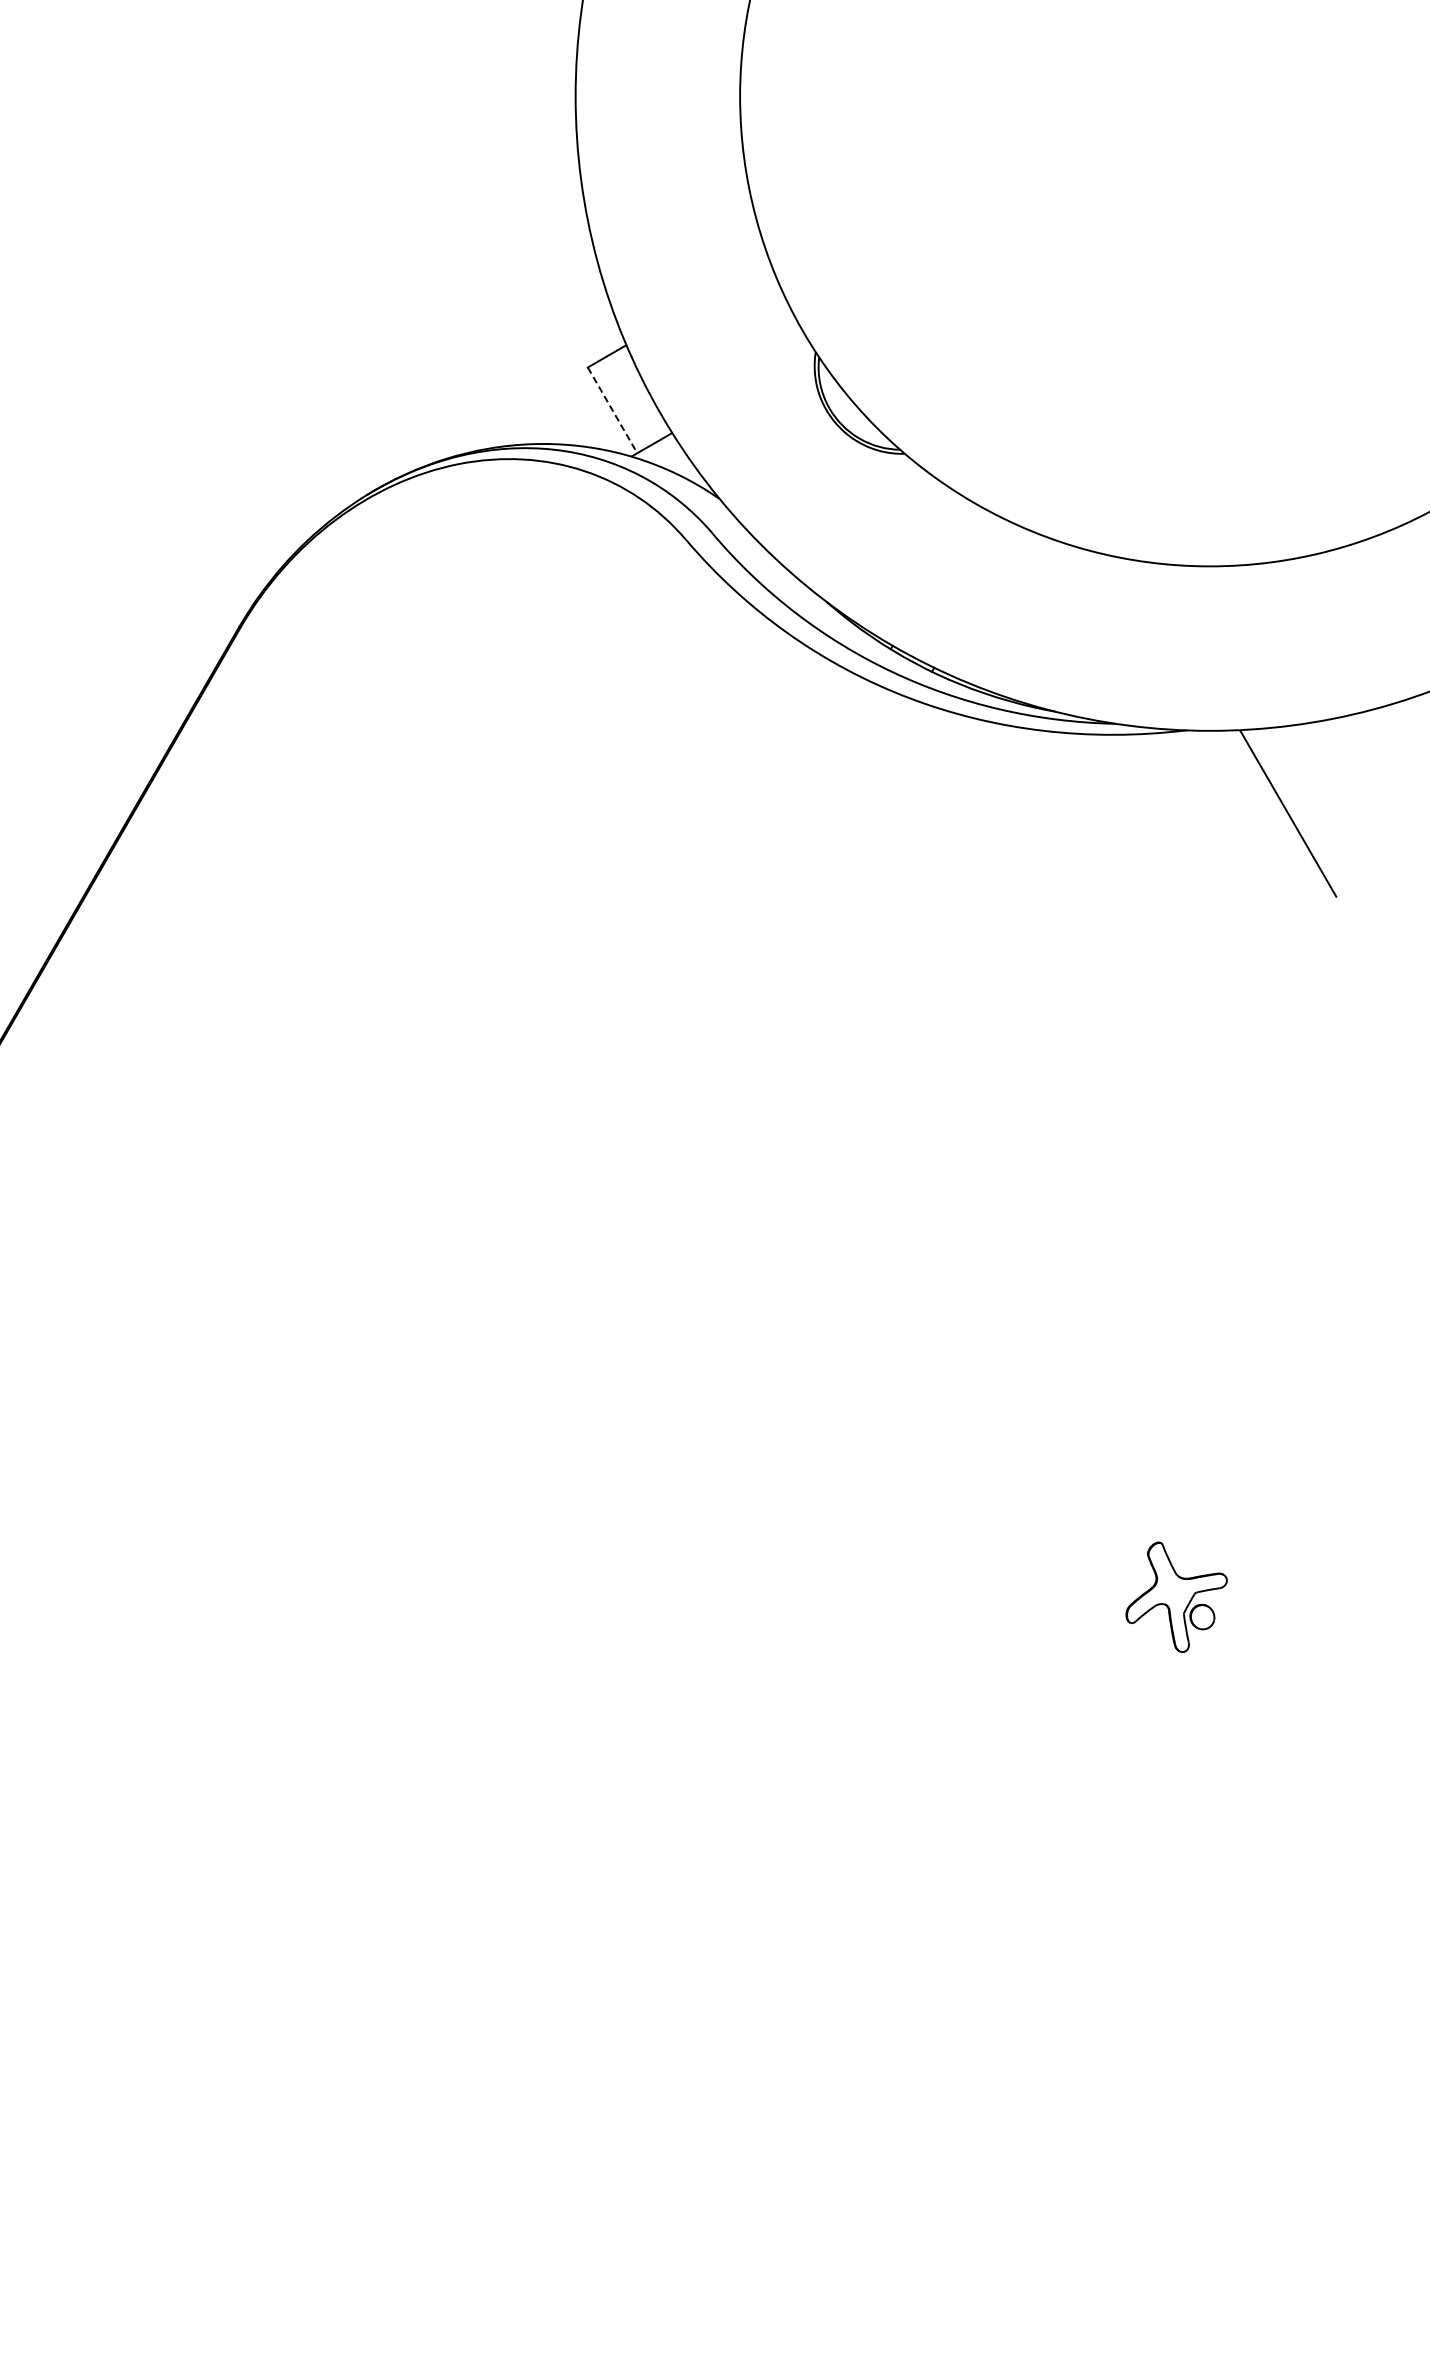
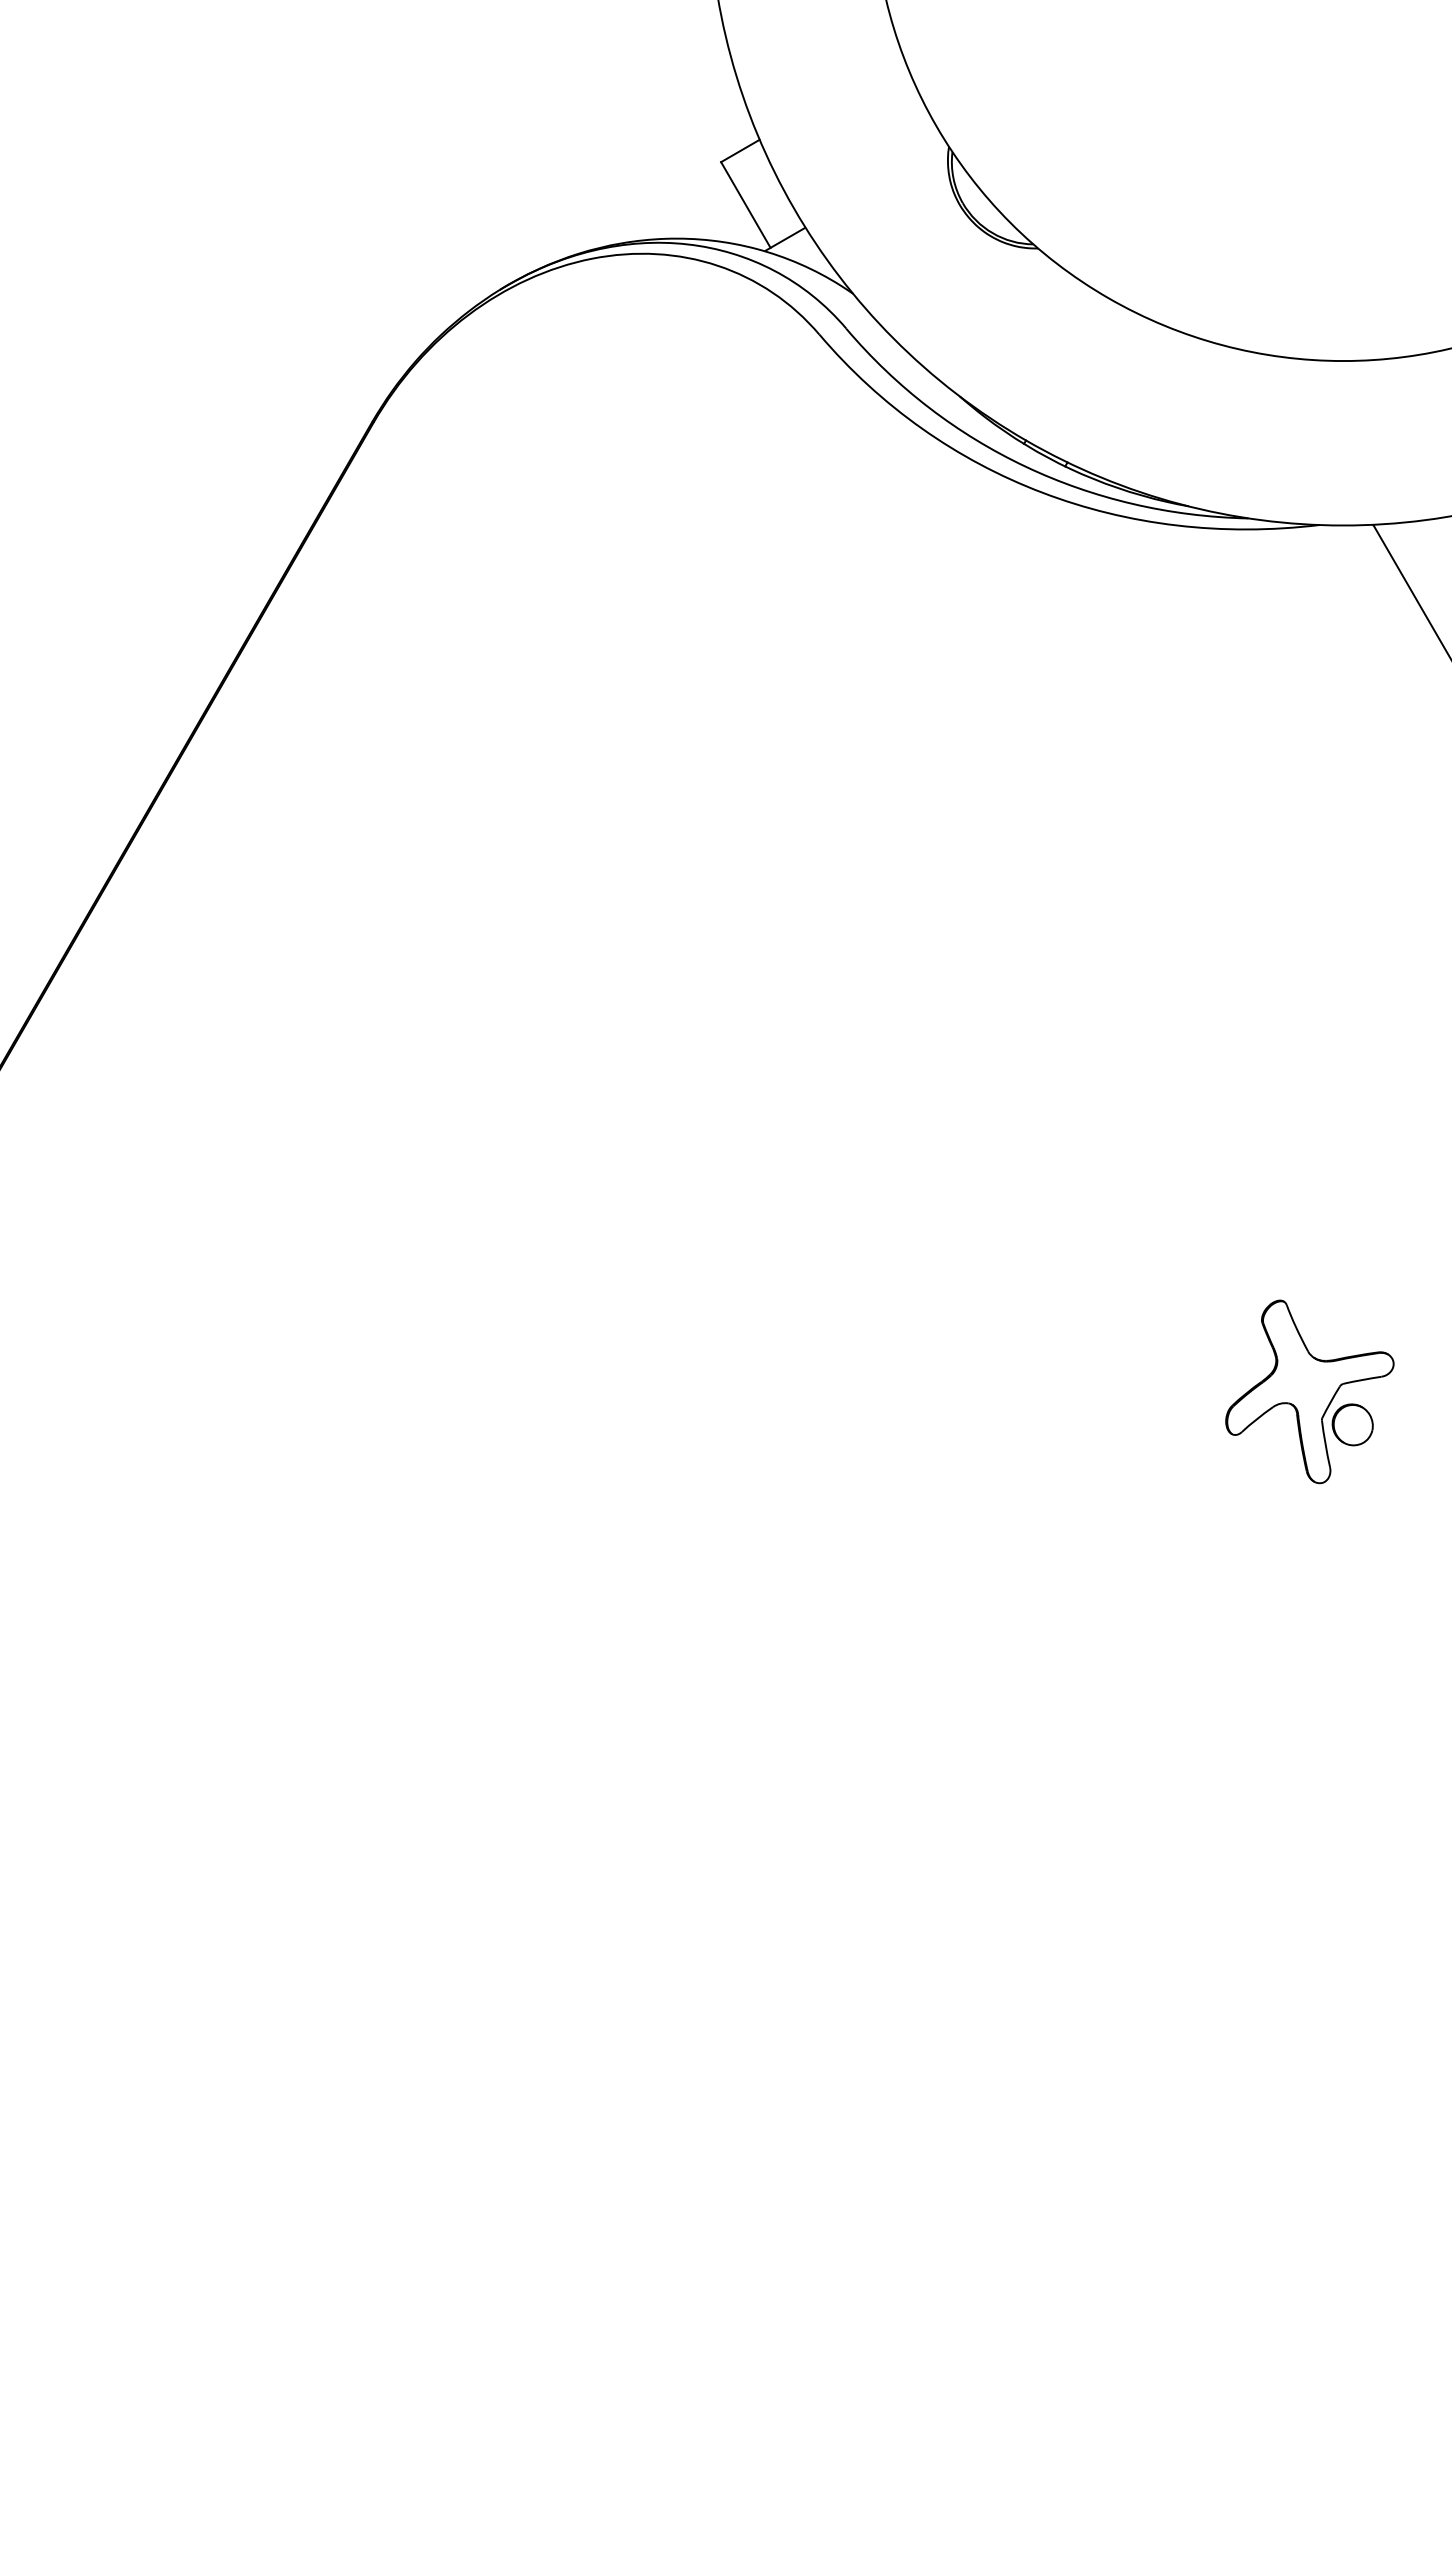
line: (613, 410) -> (746, 205), dashed -> solid
part: (1176, 1596) -> (1309, 1391), size x1.67

